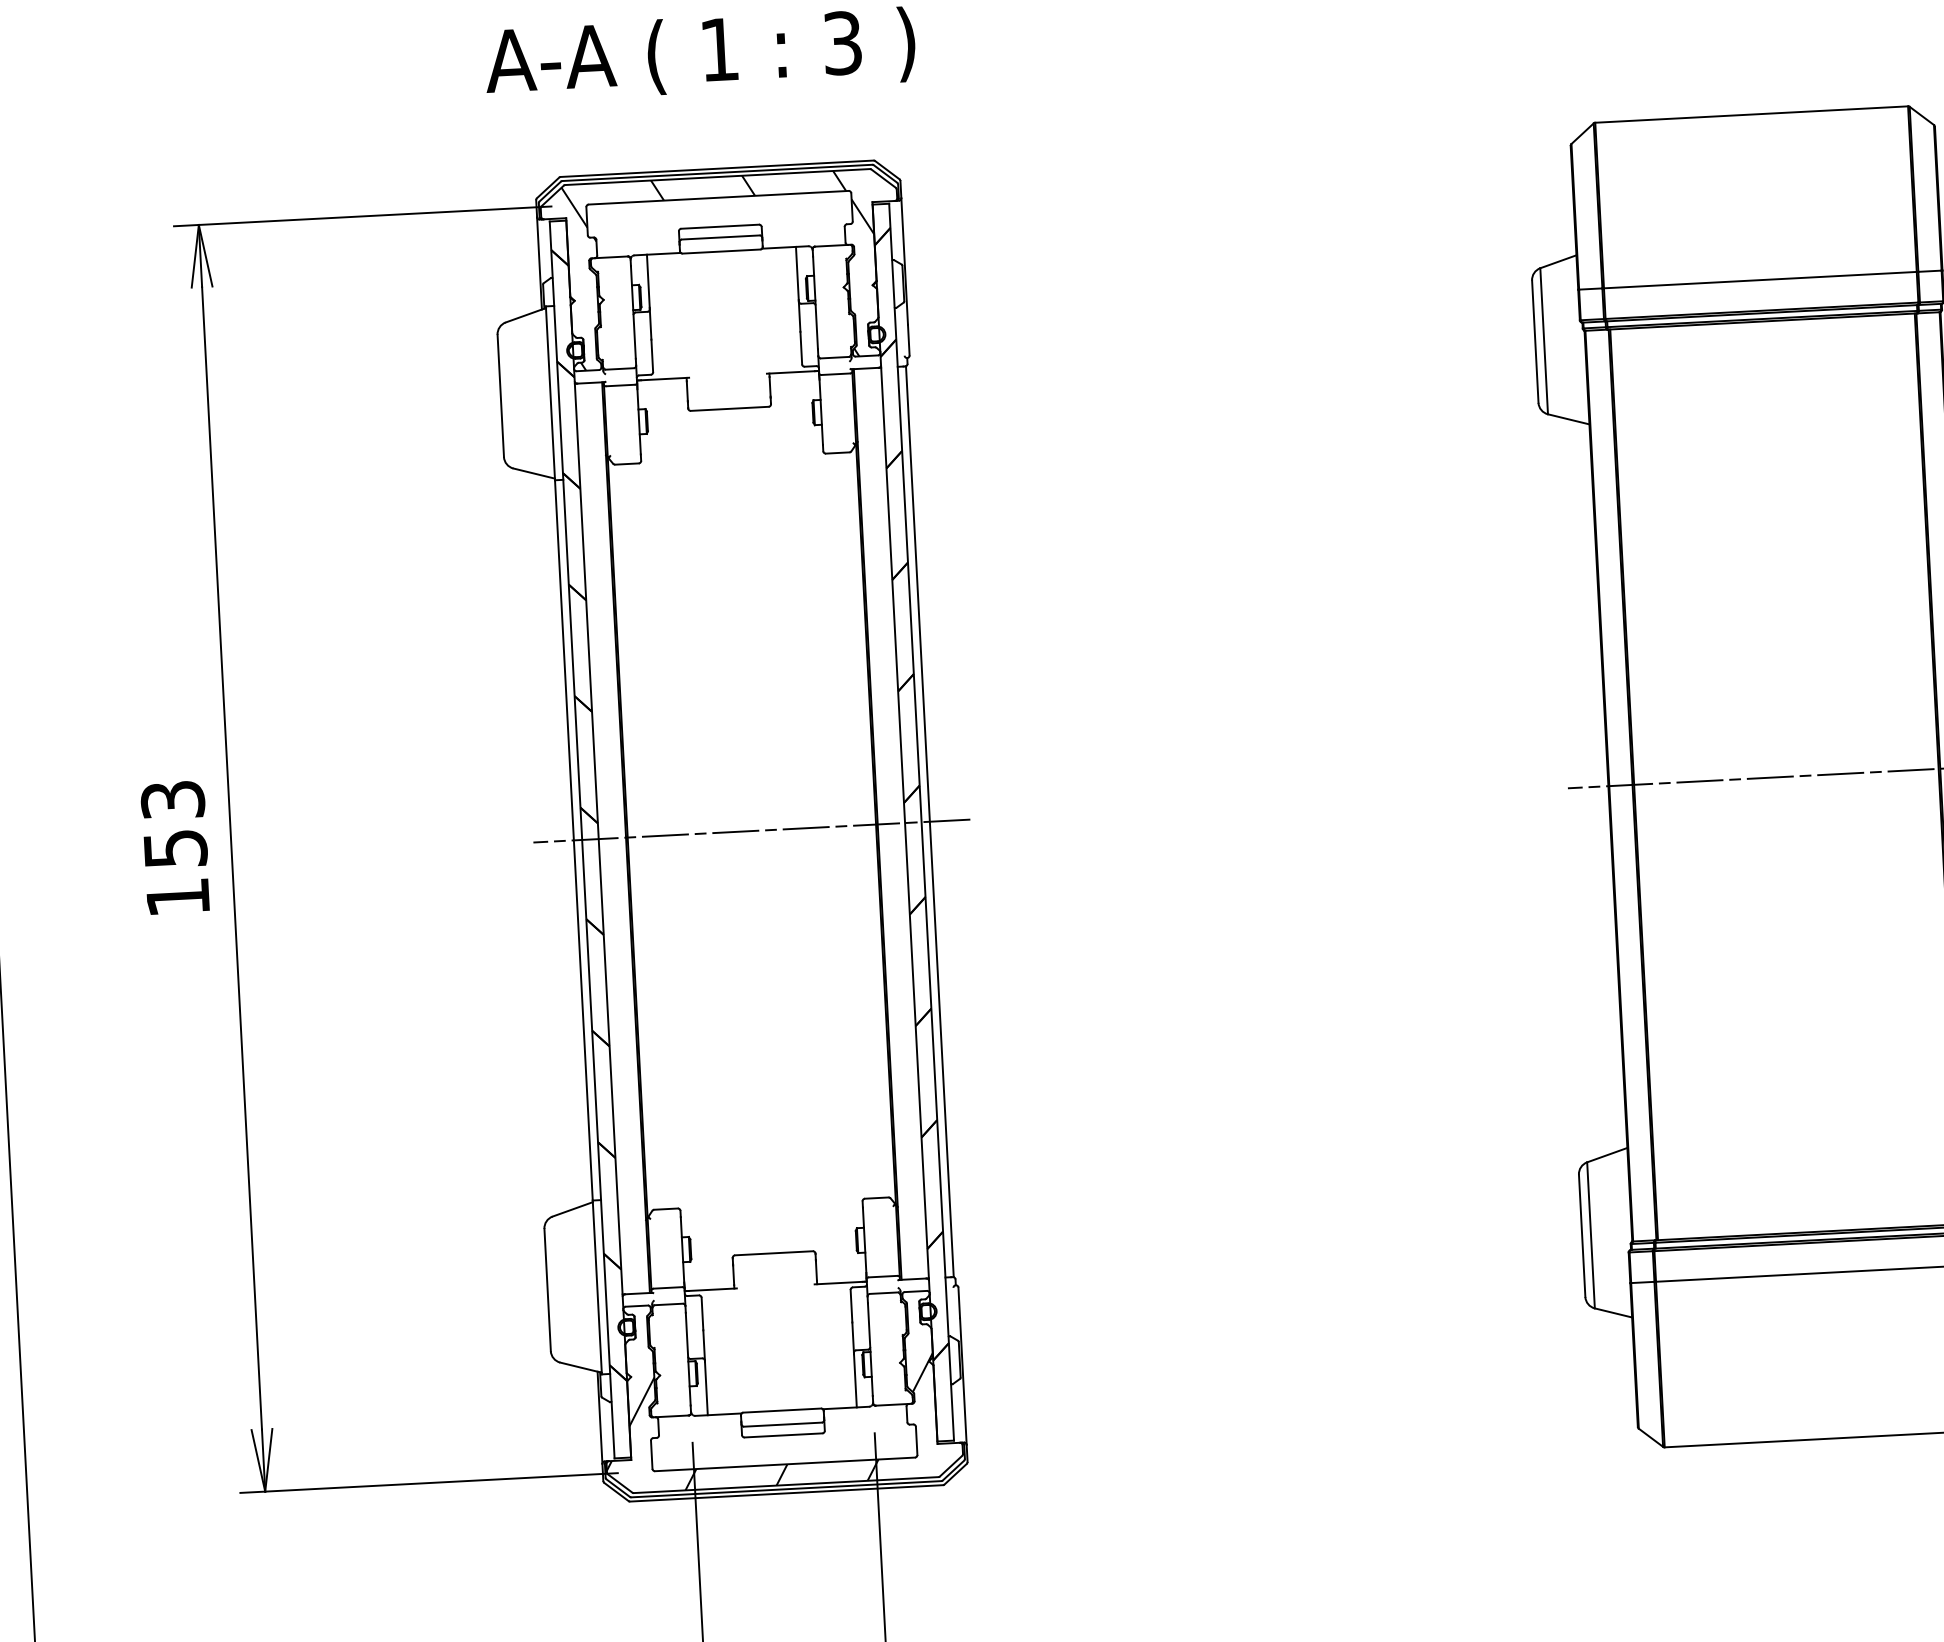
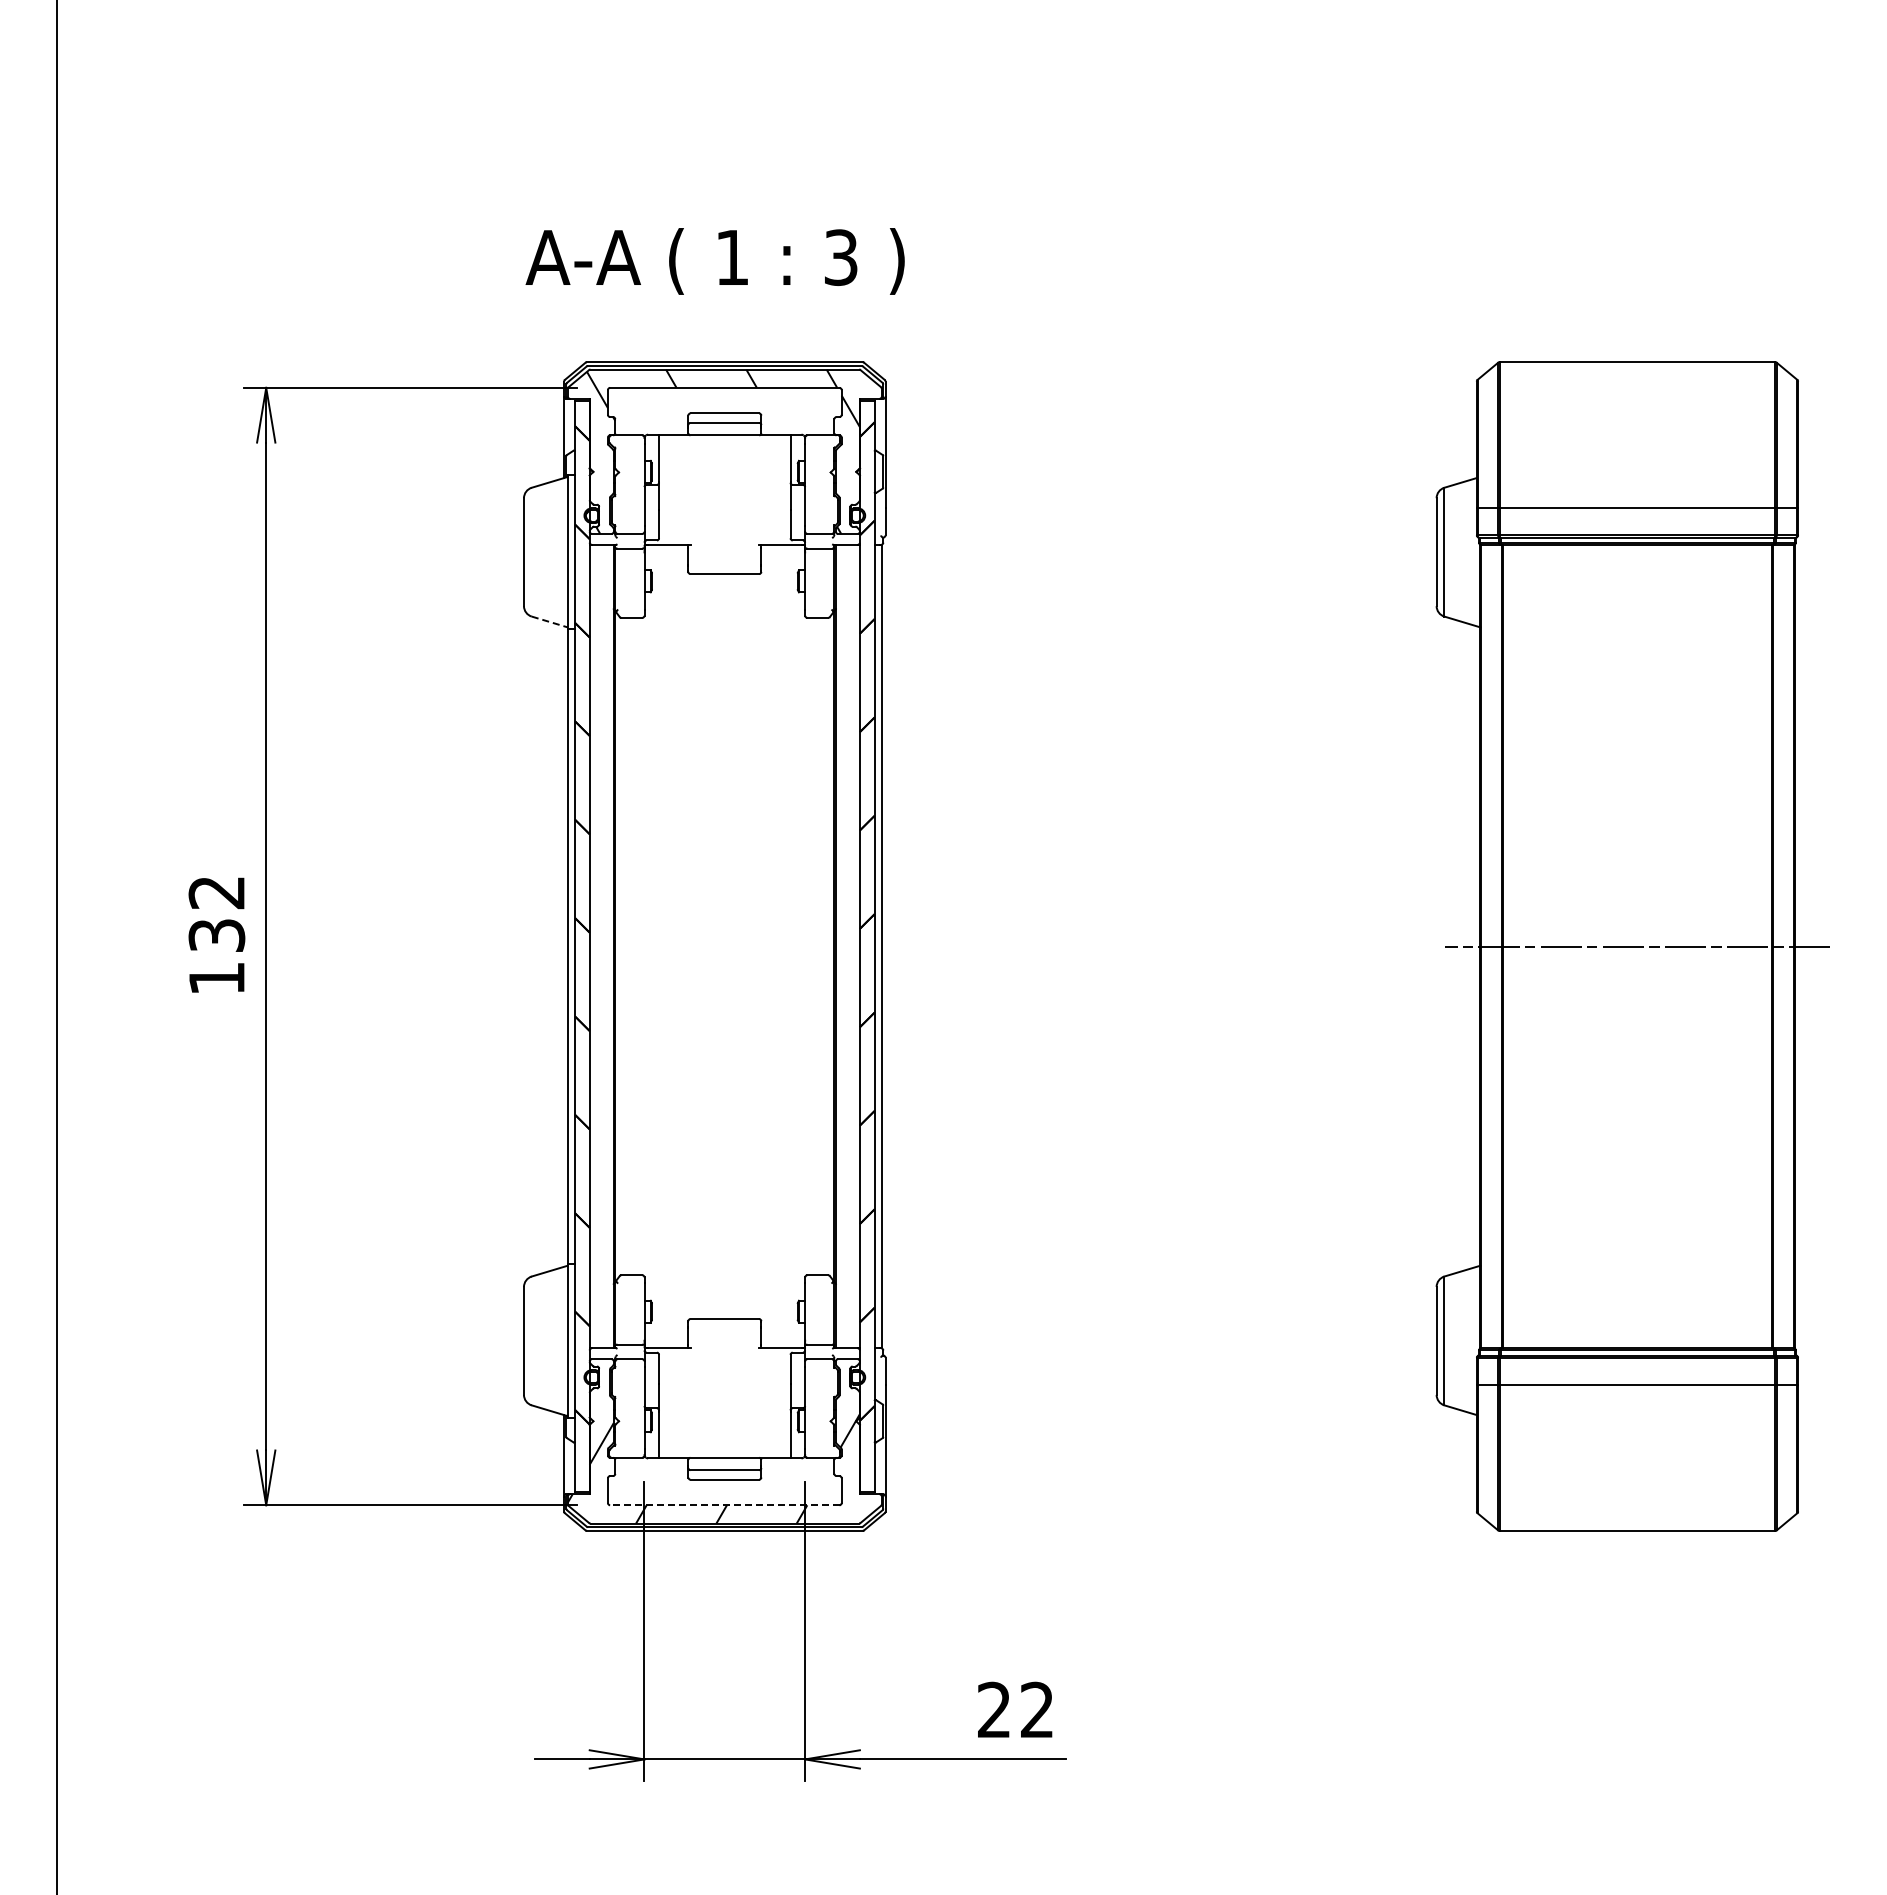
line: (533, 474) -> (549, 622), solid -> dashed
text: (173, 823) -> (216, 913), 153 -> 132
line: (751, 831) -> (724, 946), removed
line: (784, 1464) -> (724, 1505), solid -> dashed

